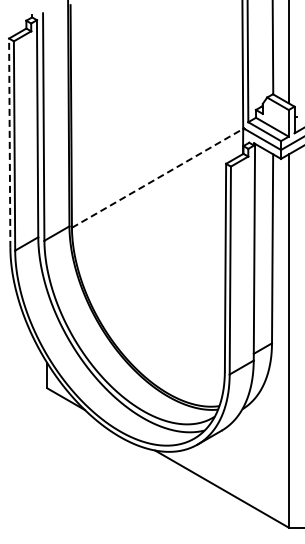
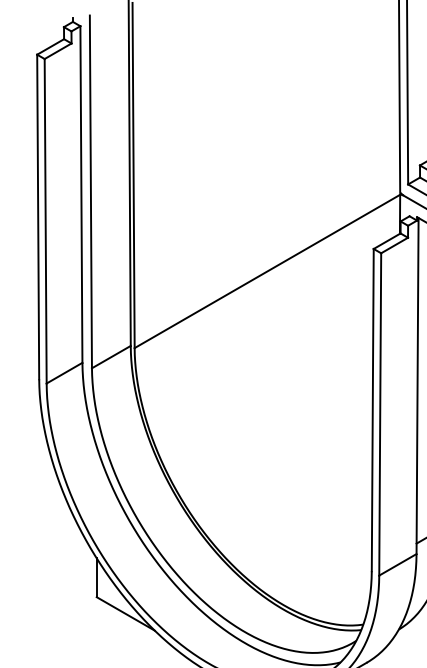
line: (9, 143) -> (37, 217), dashed -> solid
line: (157, 178) -> (267, 271), dashed -> solid

